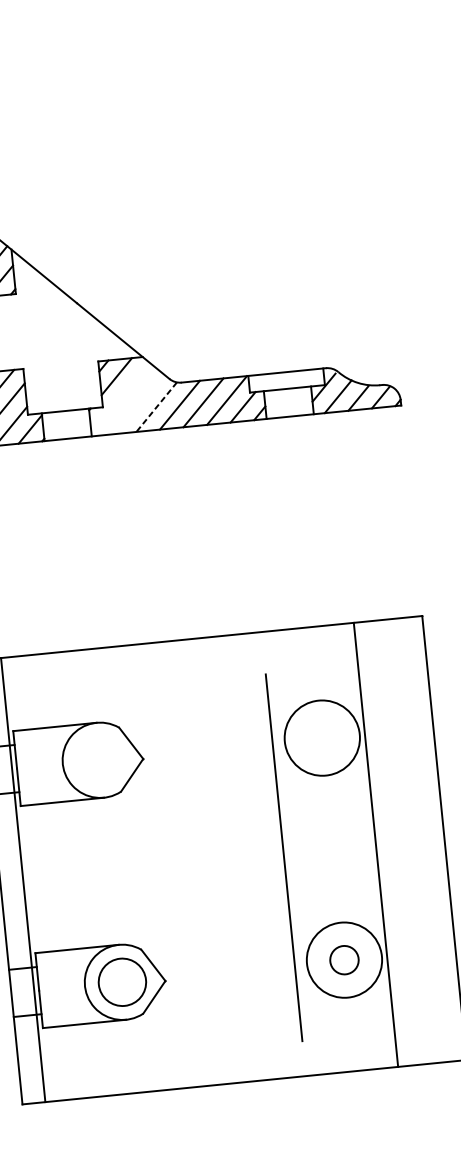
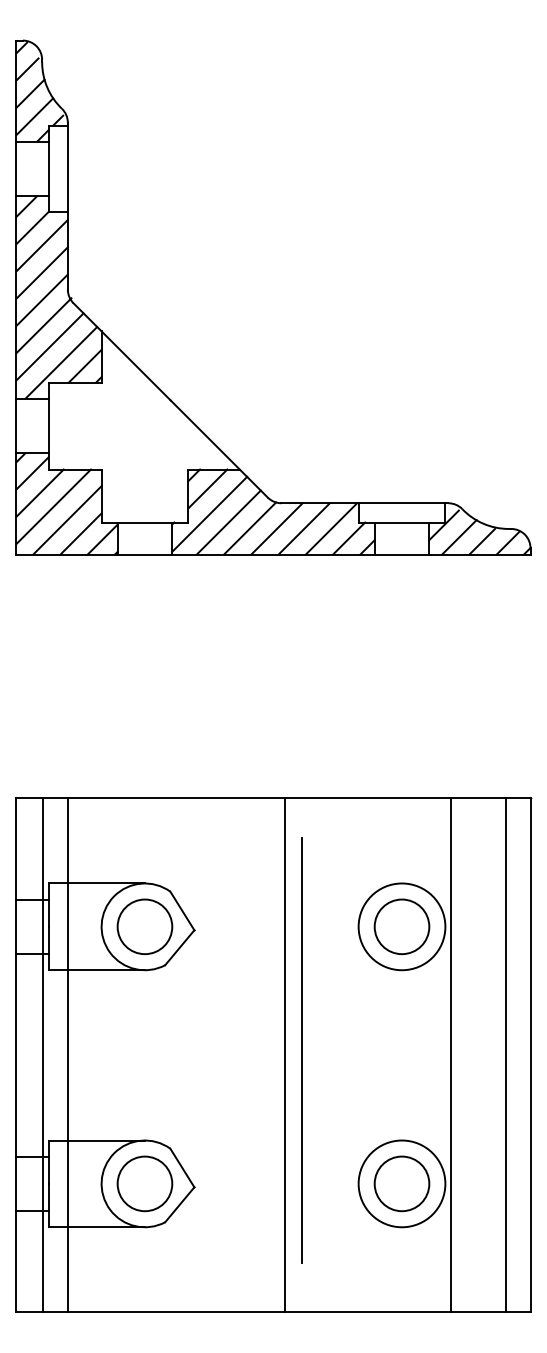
line: (120, 397) -> (209, 513), added
line: (137, 403) -> (228, 522), added
line: (157, 407) -> (250, 528), dashed -> solid
circle: (321, 737) -> (401, 926), added
circle: (99, 760) -> (144, 926), added
line: (422, 840) -> (505, 1055), added
line: (284, 857) -> (301, 1050), moved
line: (232, 859) -> (285, 1055), added
line: (44, 878) -> (67, 1055), added
circle: (344, 959) -> (401, 1183), size x1.67

